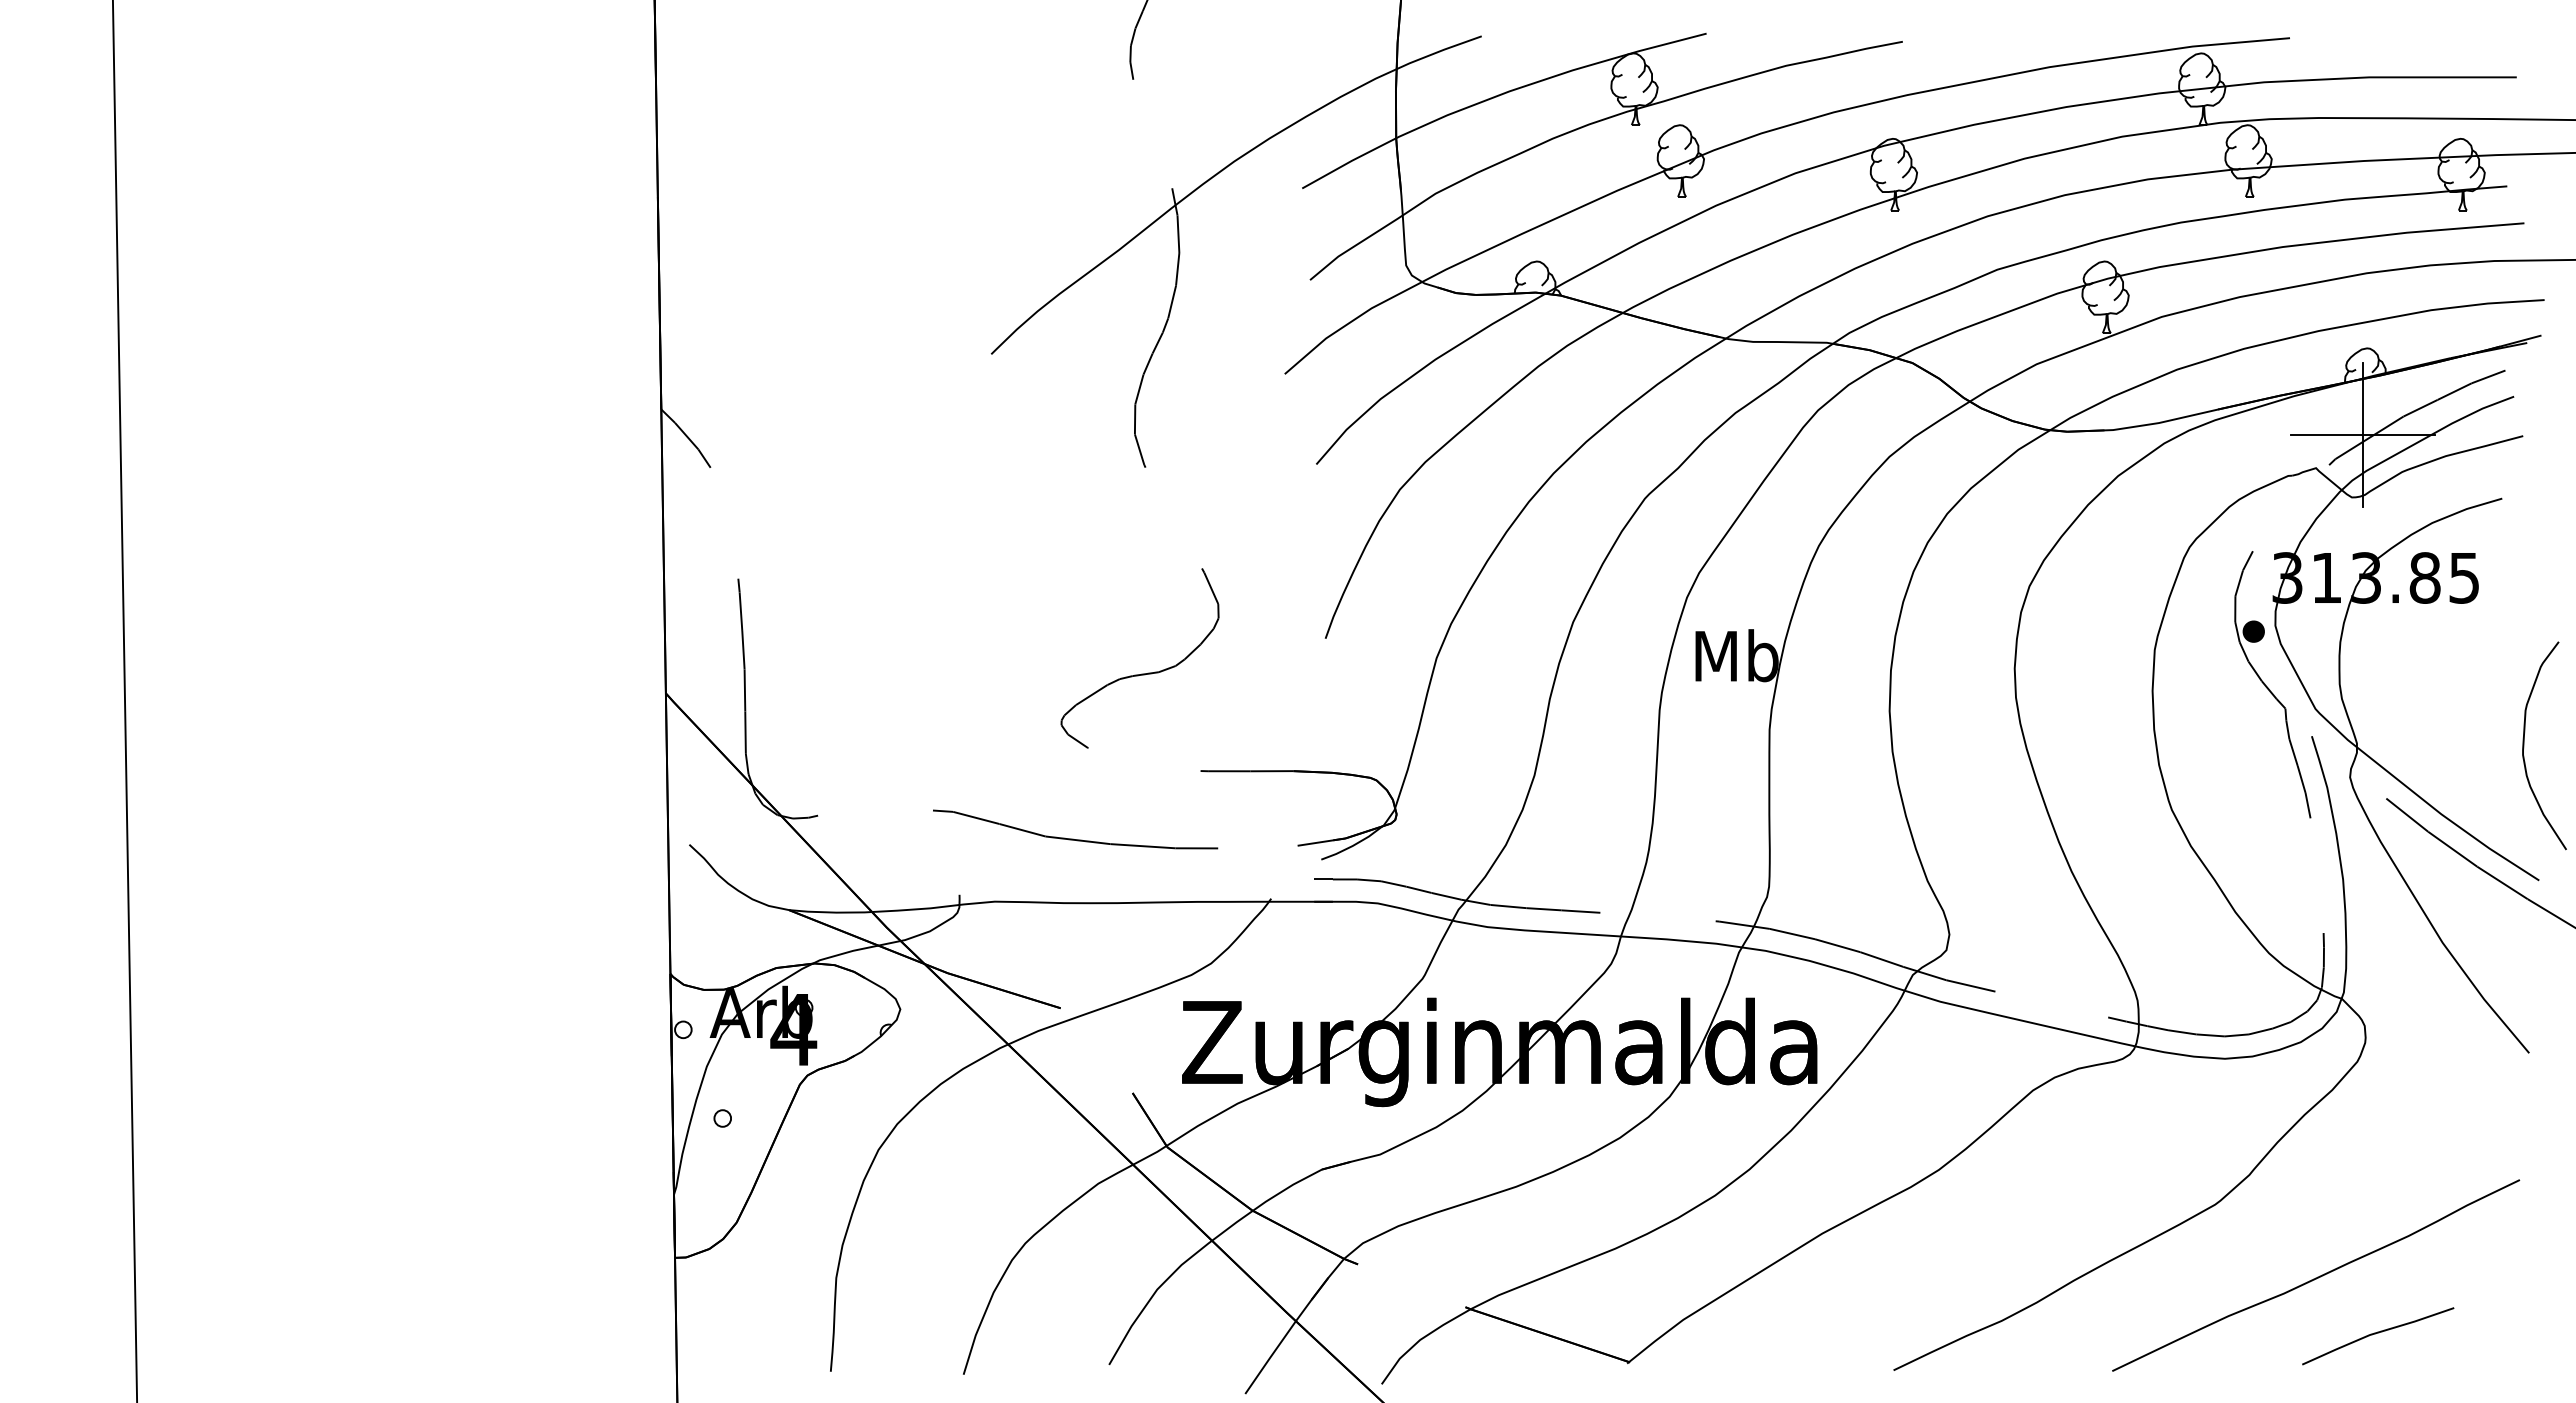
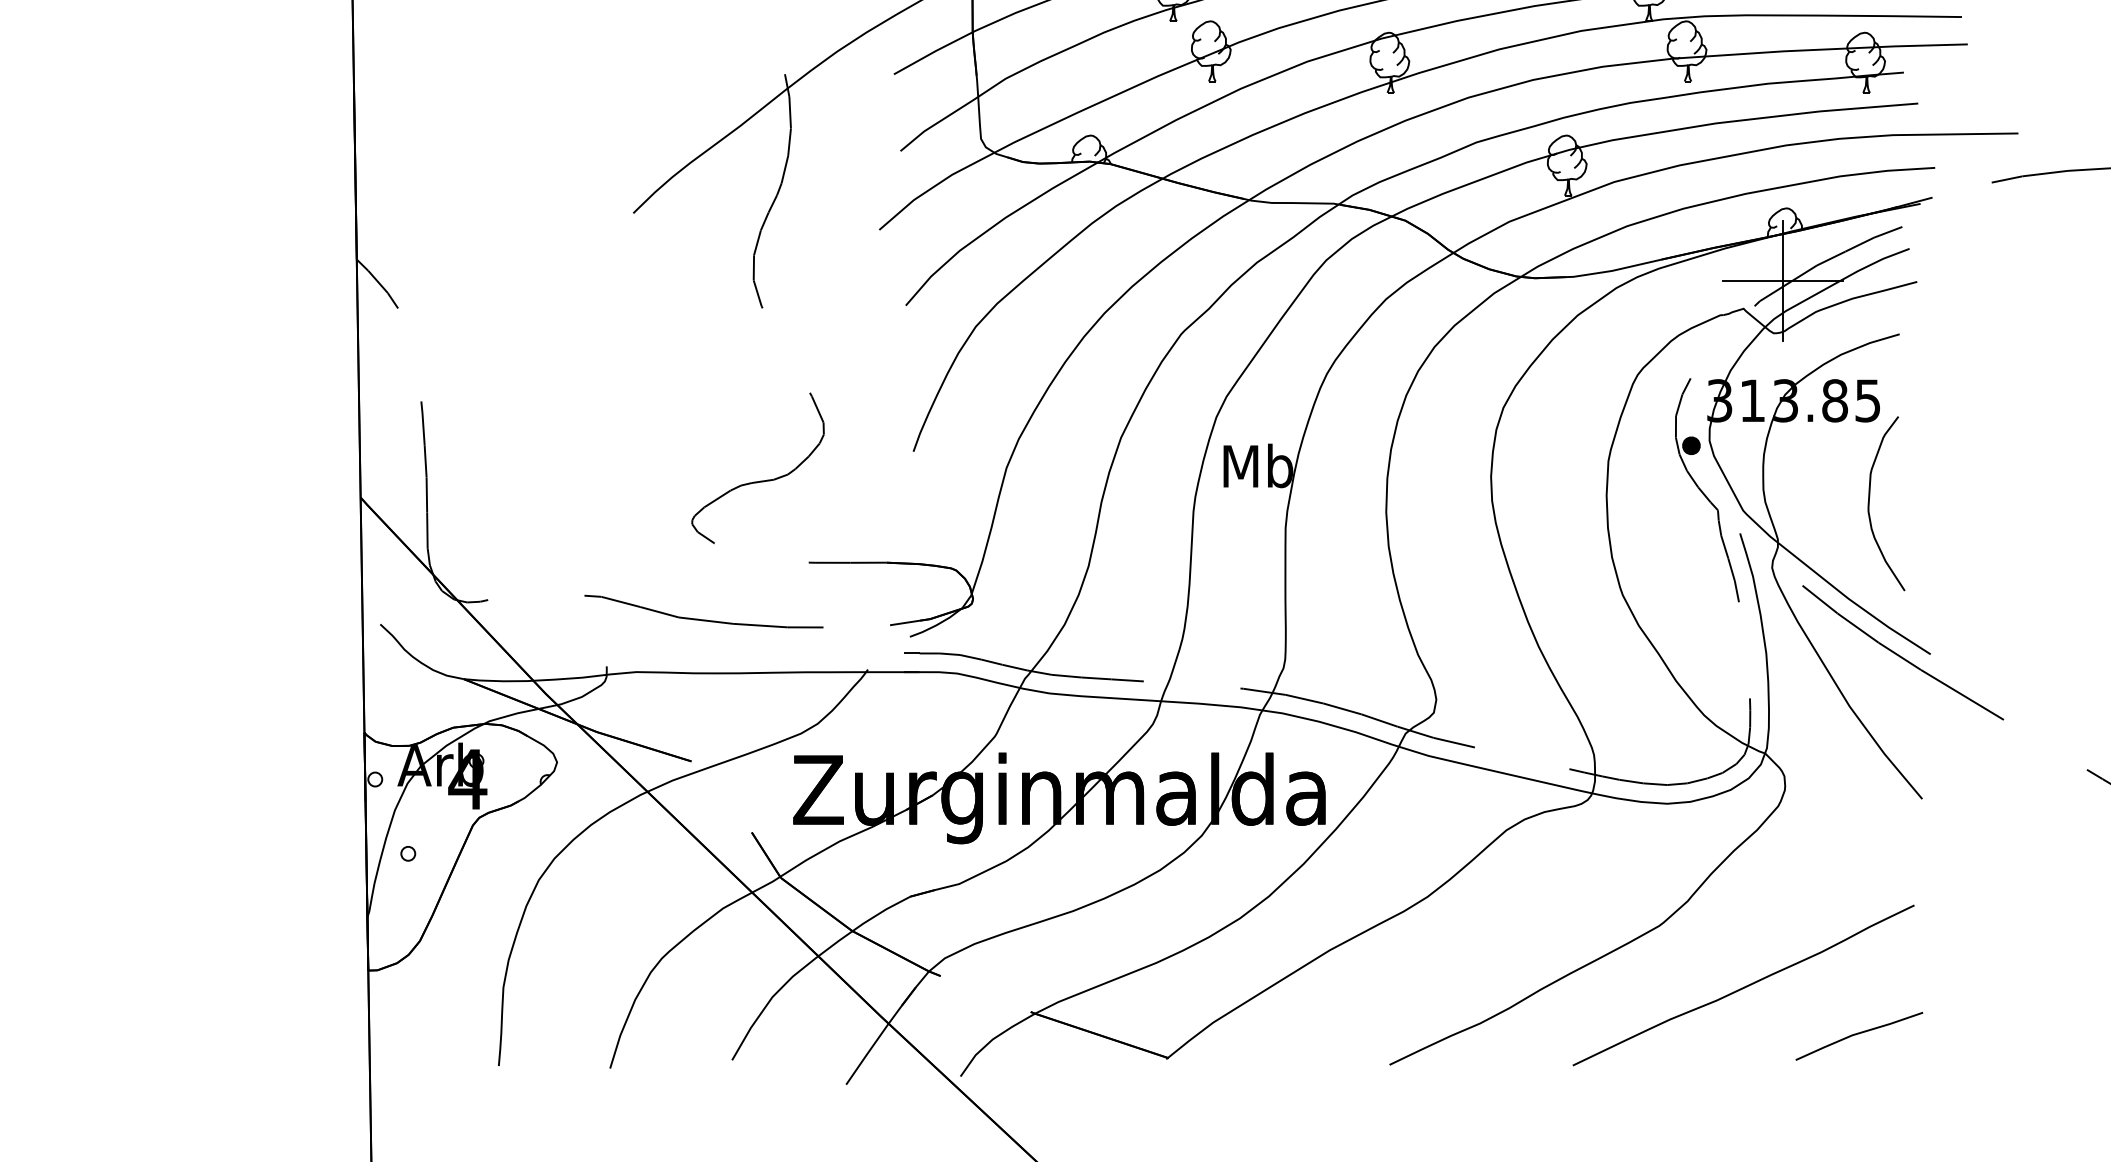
curve: (2524, 745) -> (1869, 503), moved
line: (2378, 1333) -> (1859, 1034), moved

